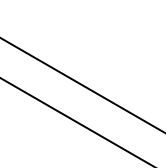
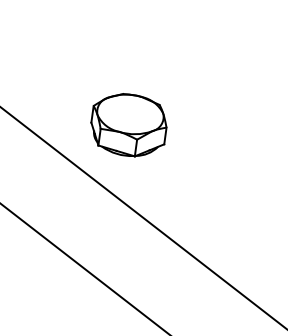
part: (89, 55) -> (128, 125), added

